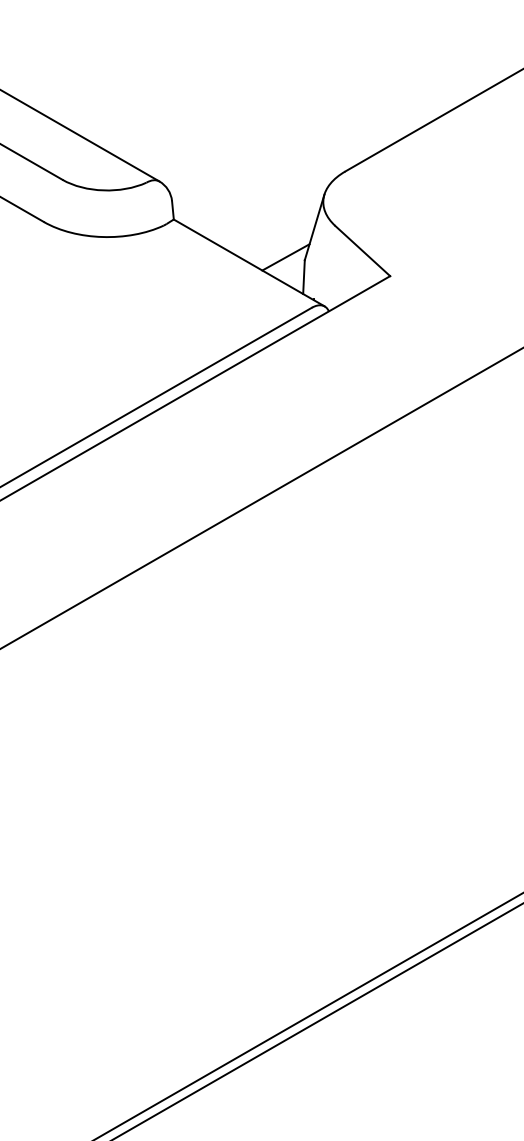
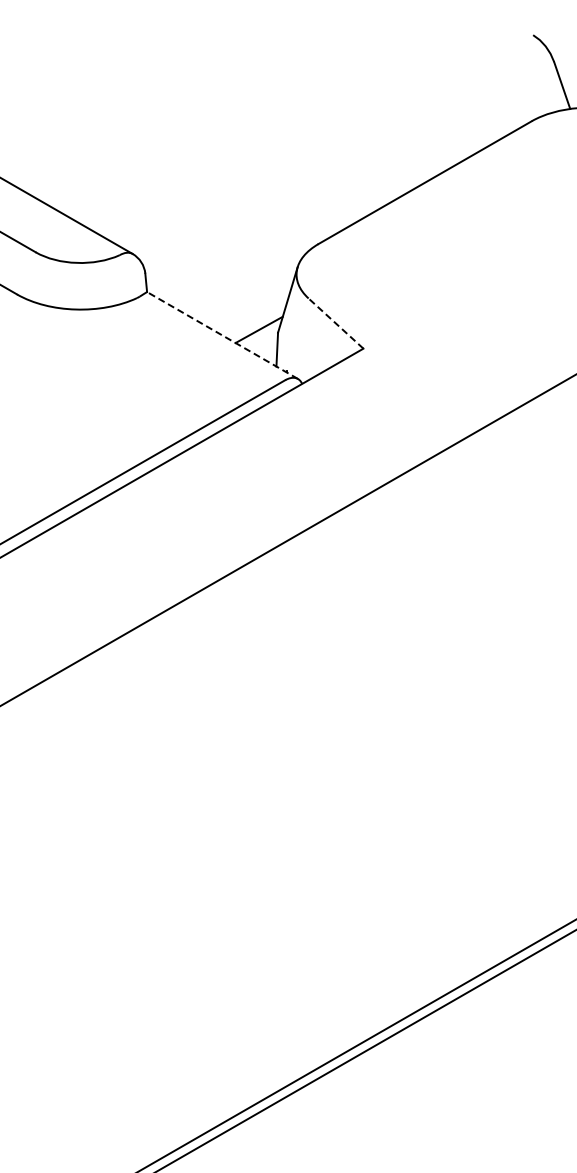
line: (362, 250) -> (335, 323), solid -> dashed
line: (249, 262) -> (222, 335), solid -> dashed

